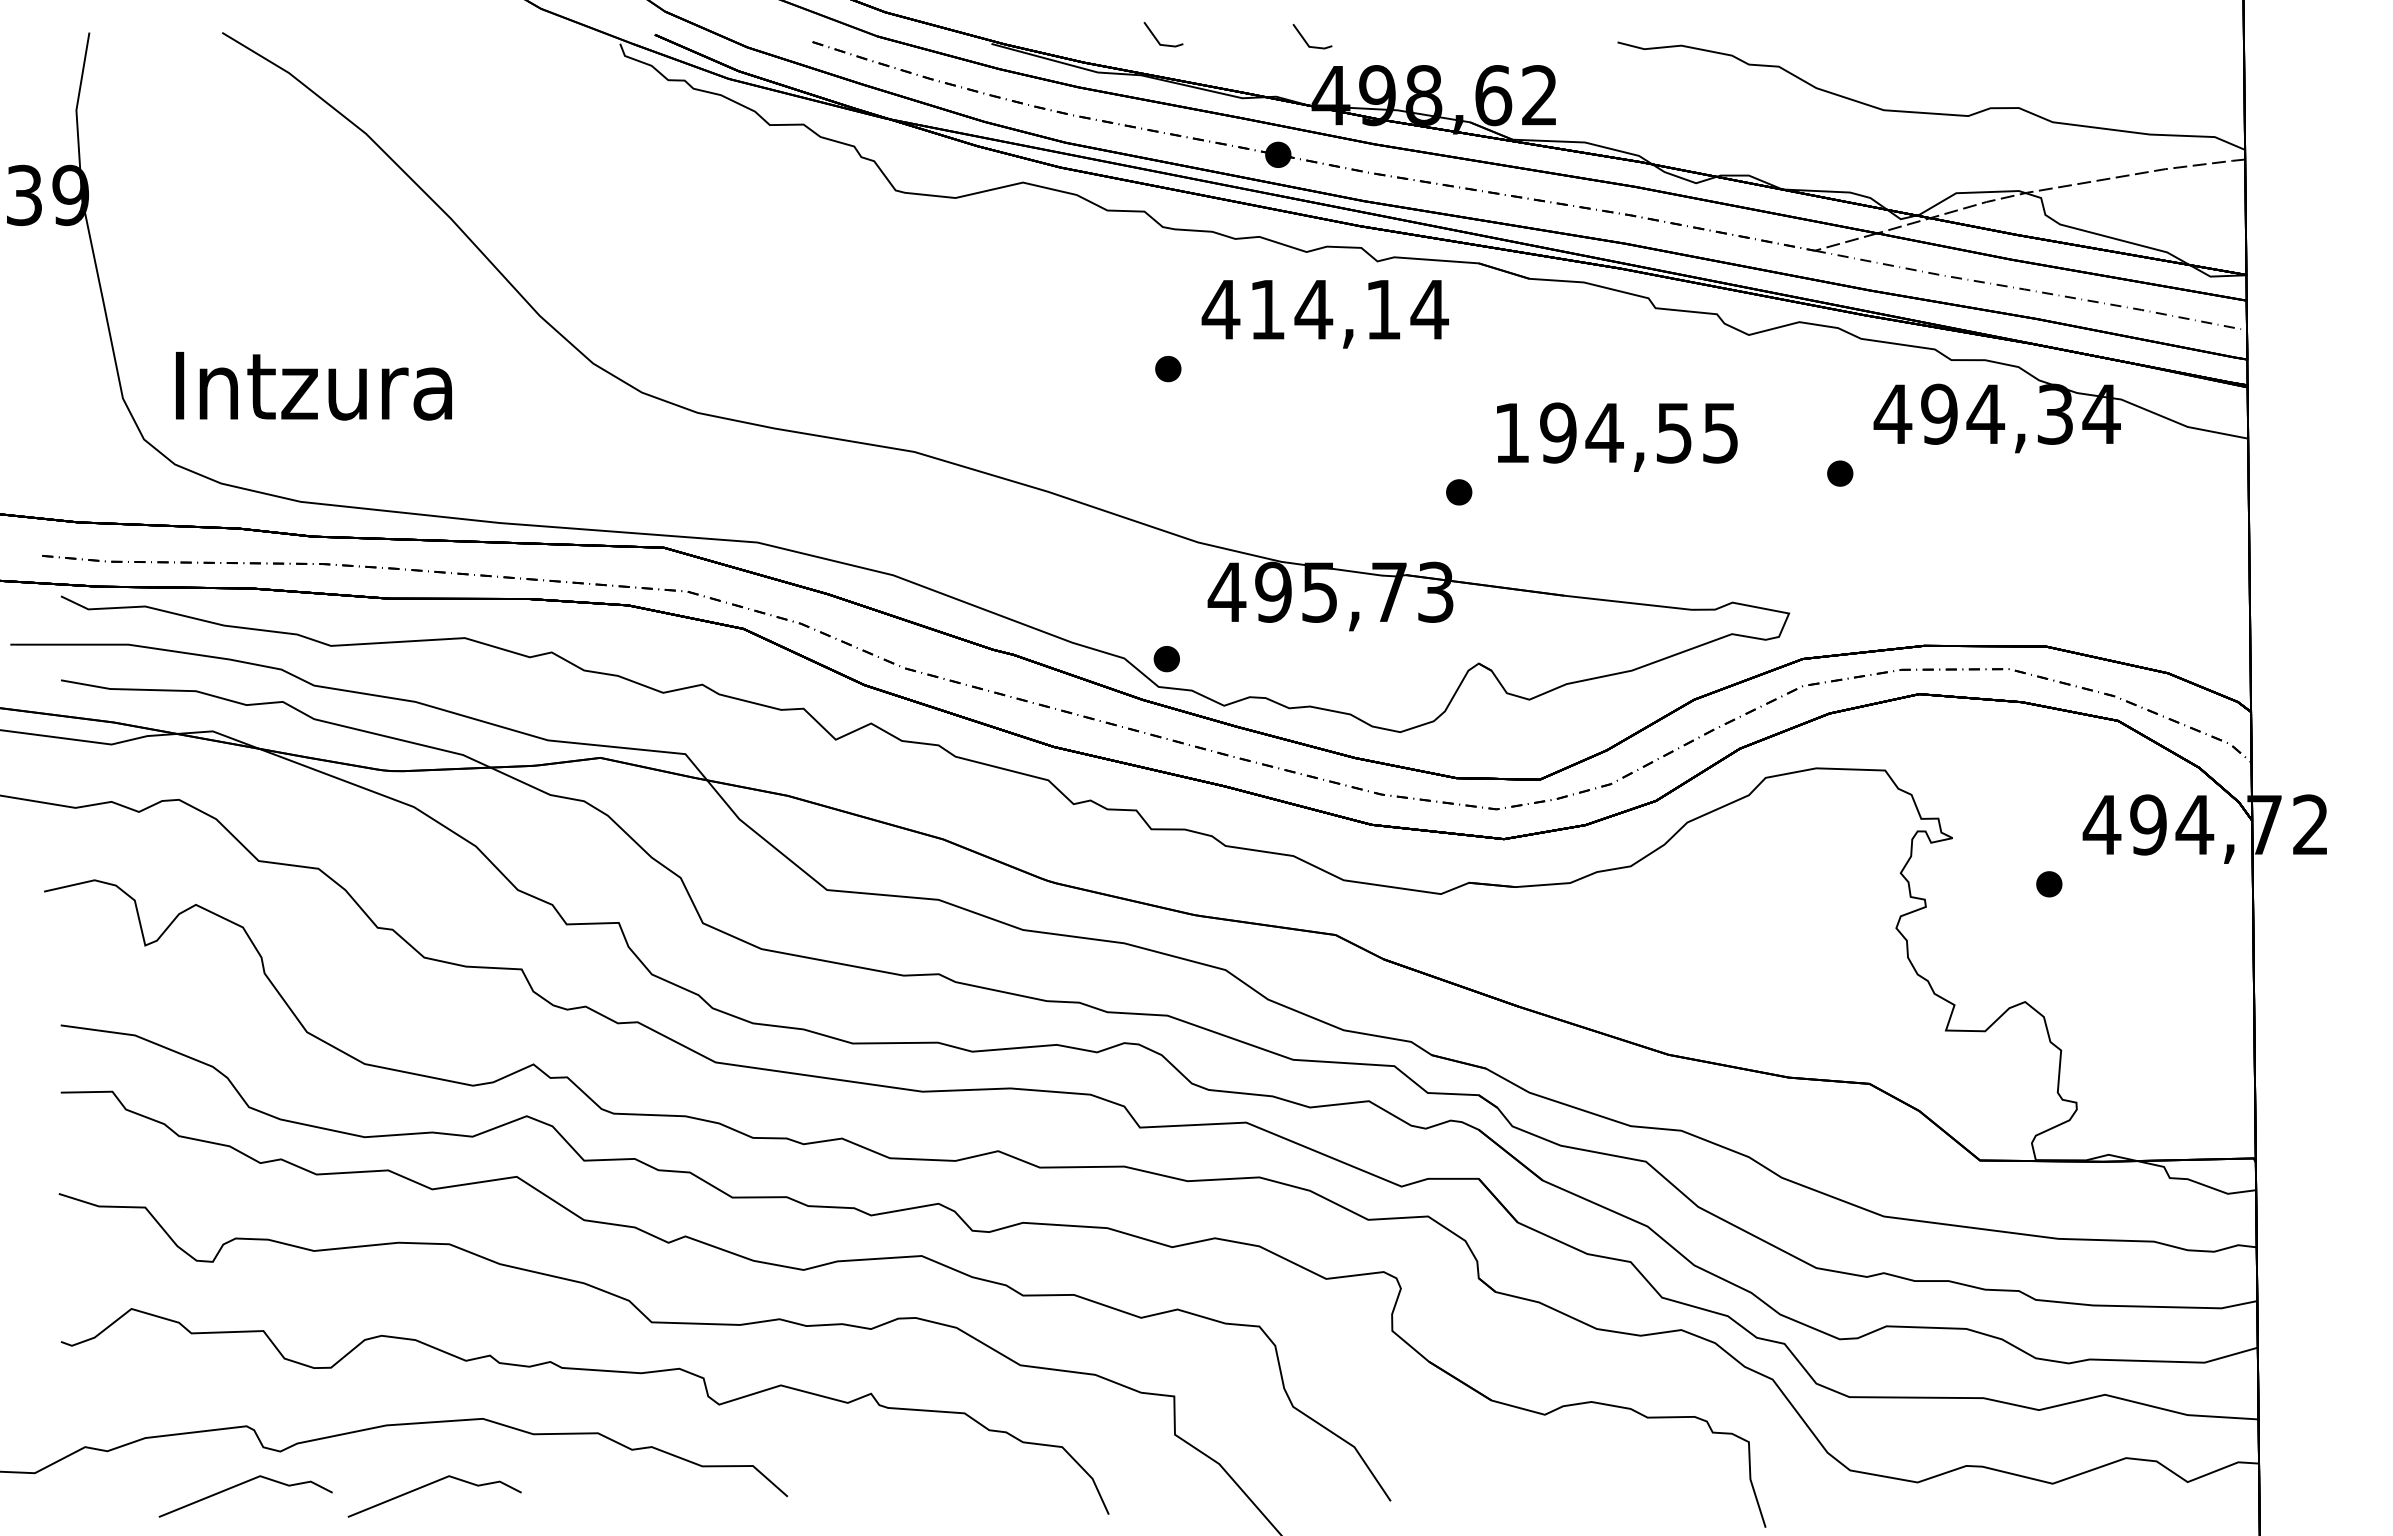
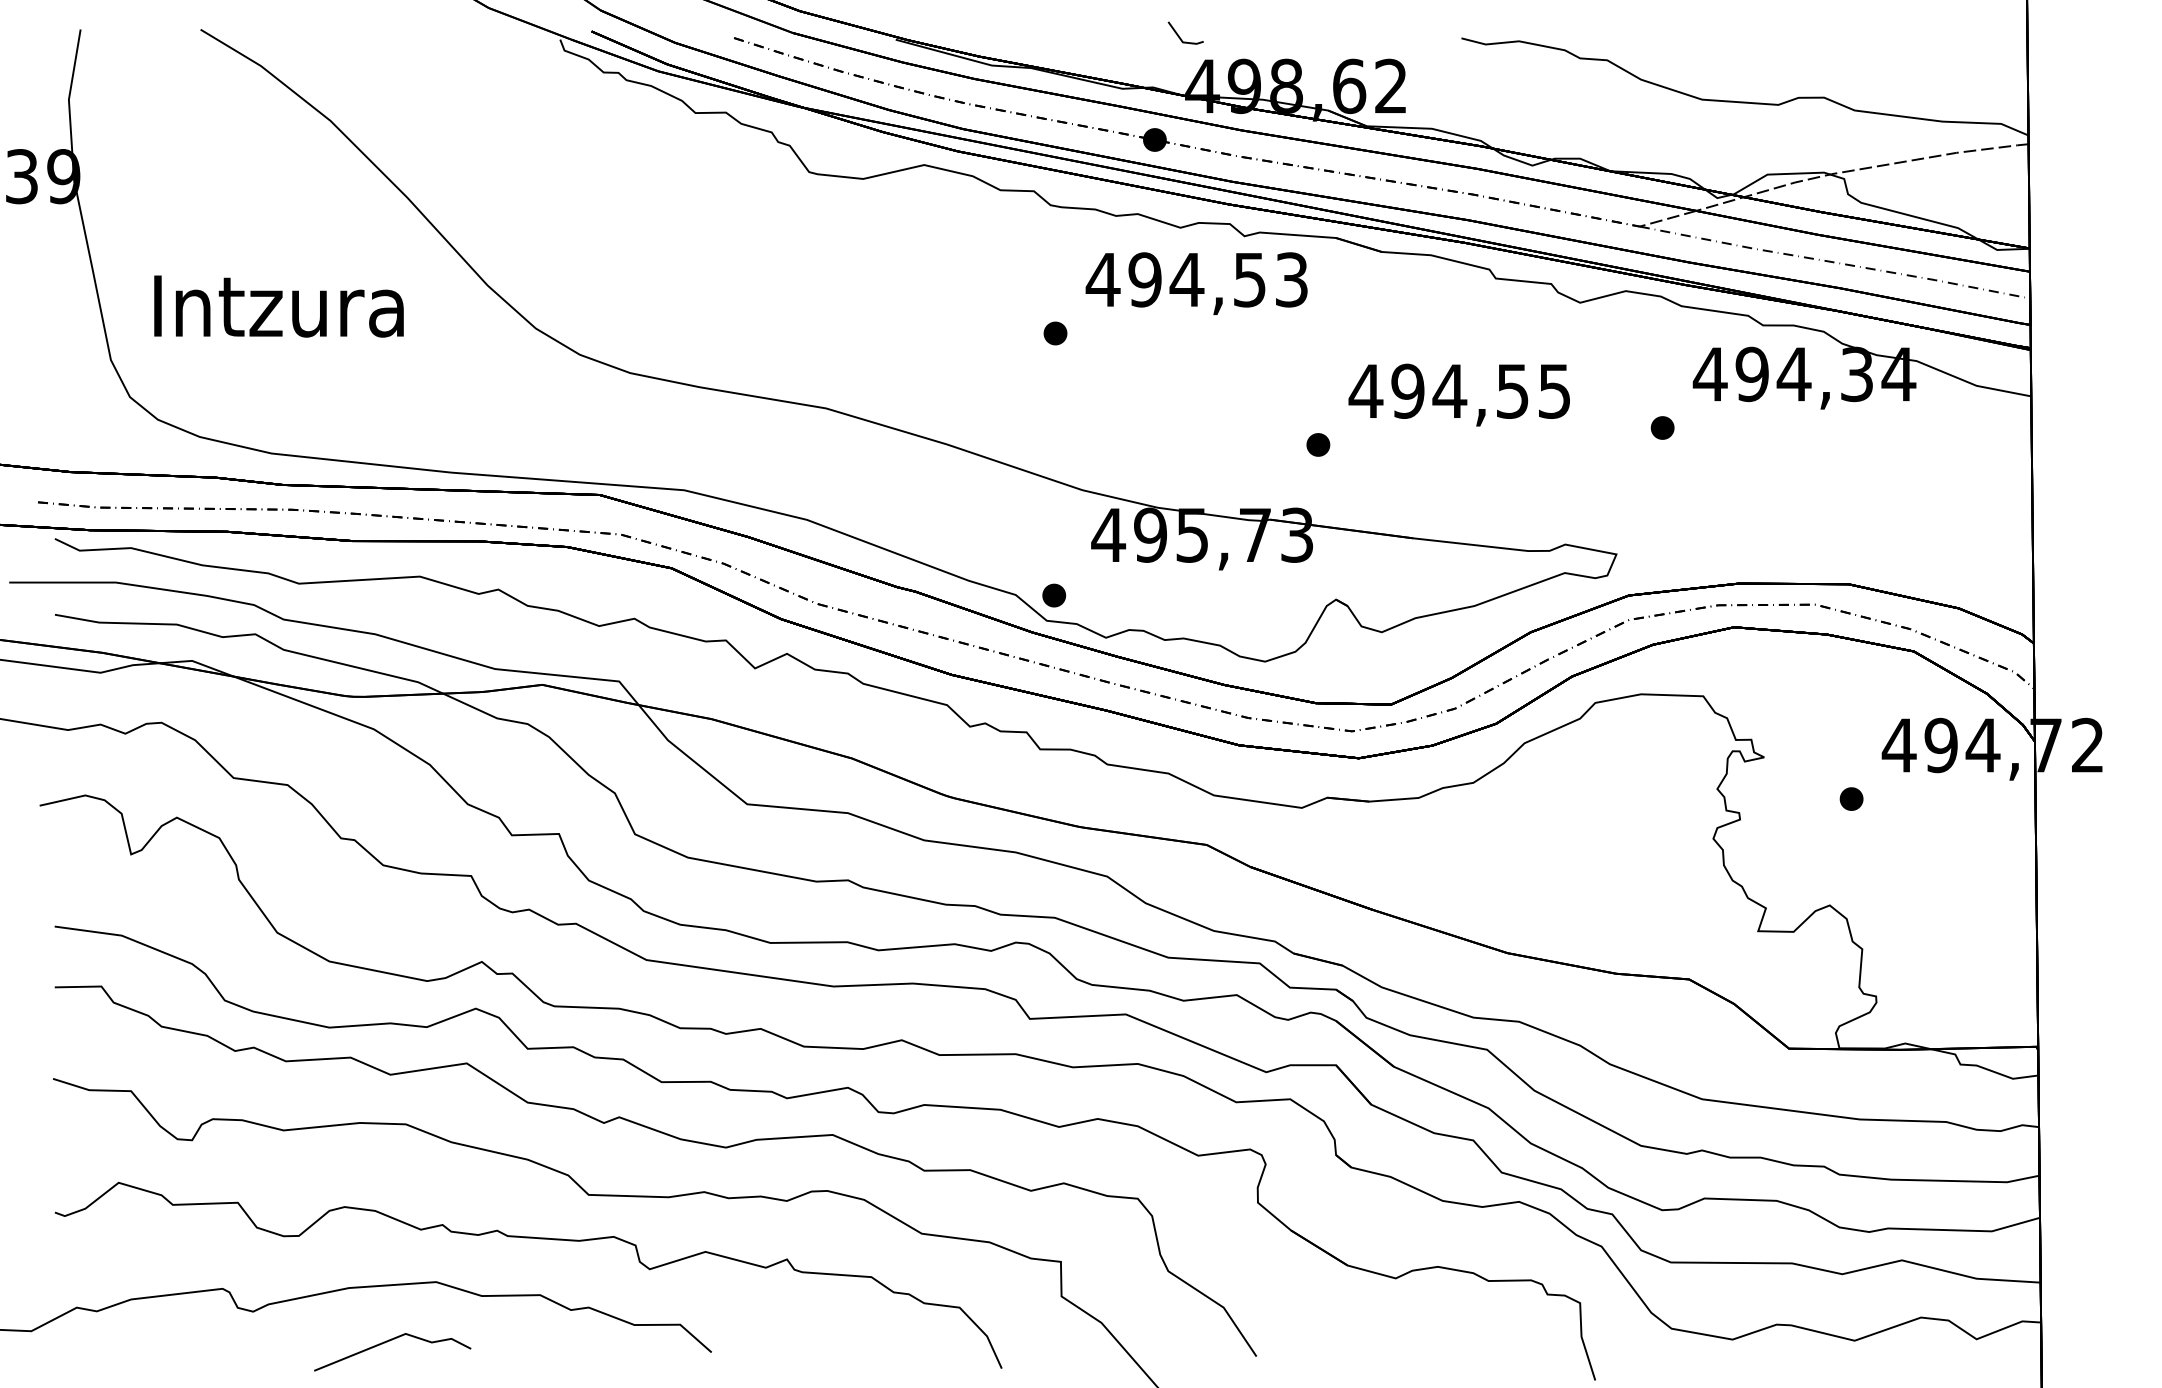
line: (1156, 37) -> (1044, 33), removed
text: (1349, 309) -> (1219, 279), 414,14 -> 494,53
text: (313, 386) -> (278, 306), moved
text: (1511, 432) -> (1365, 390), 194,55 -> 494,55
line: (240, 1485) -> (217, 1342), removed

